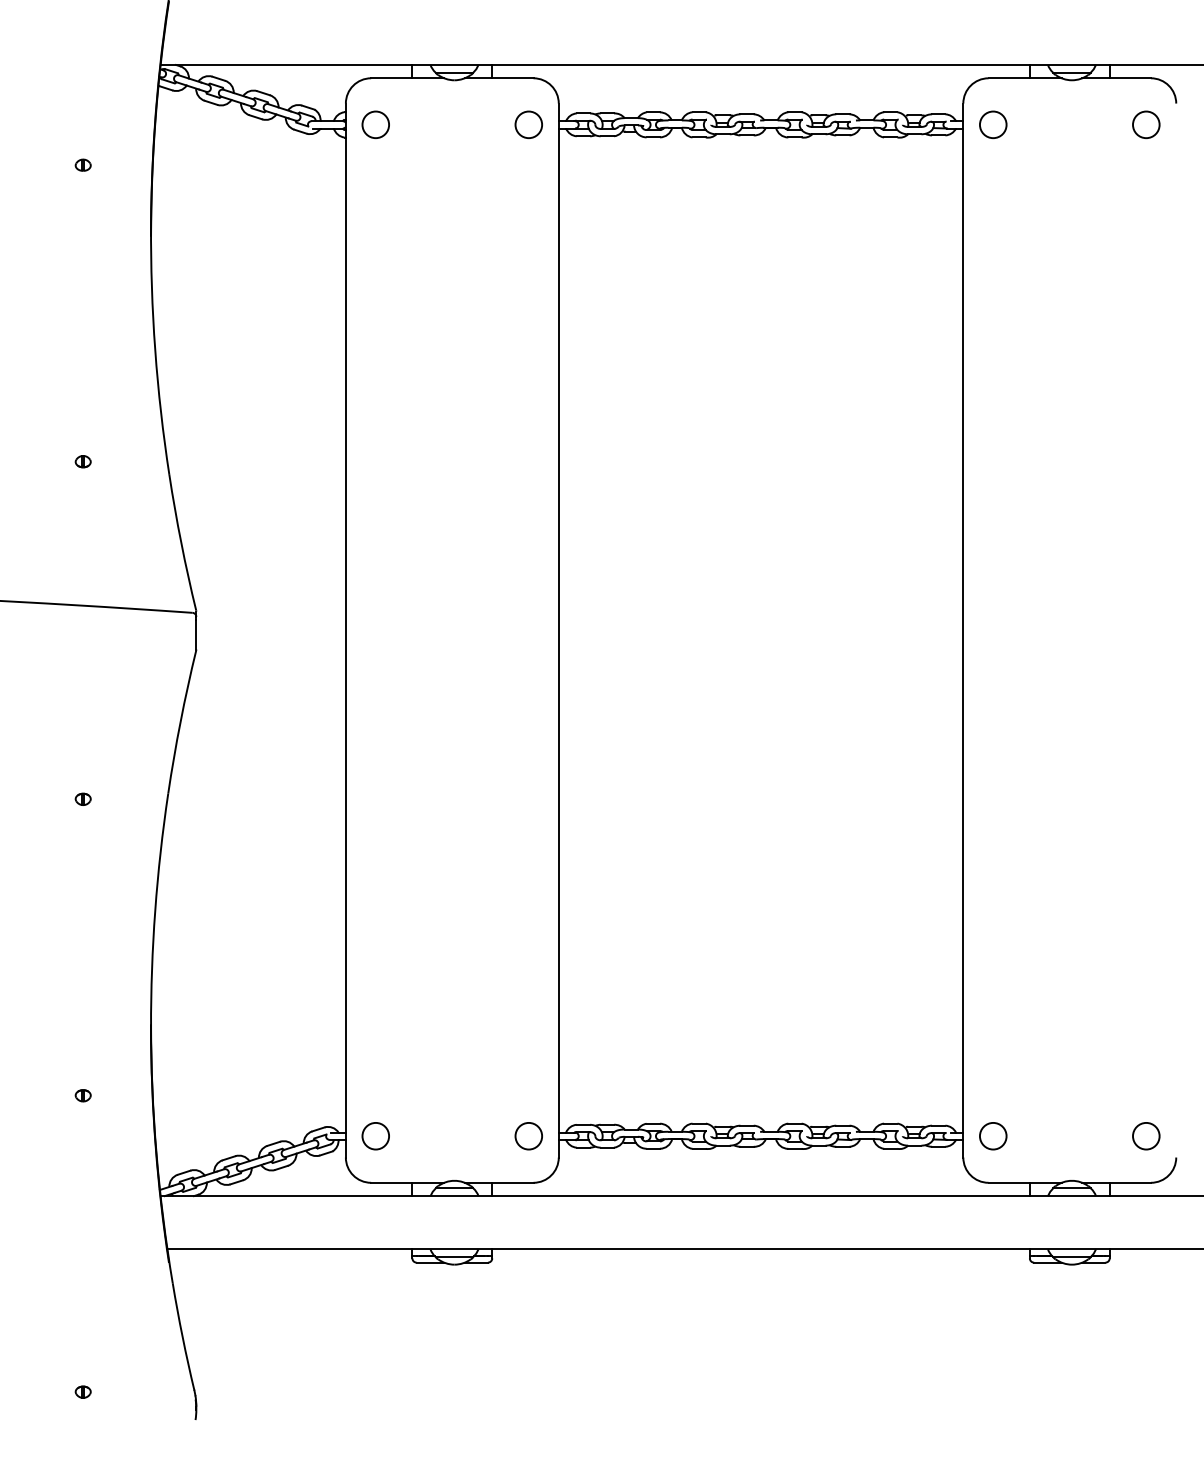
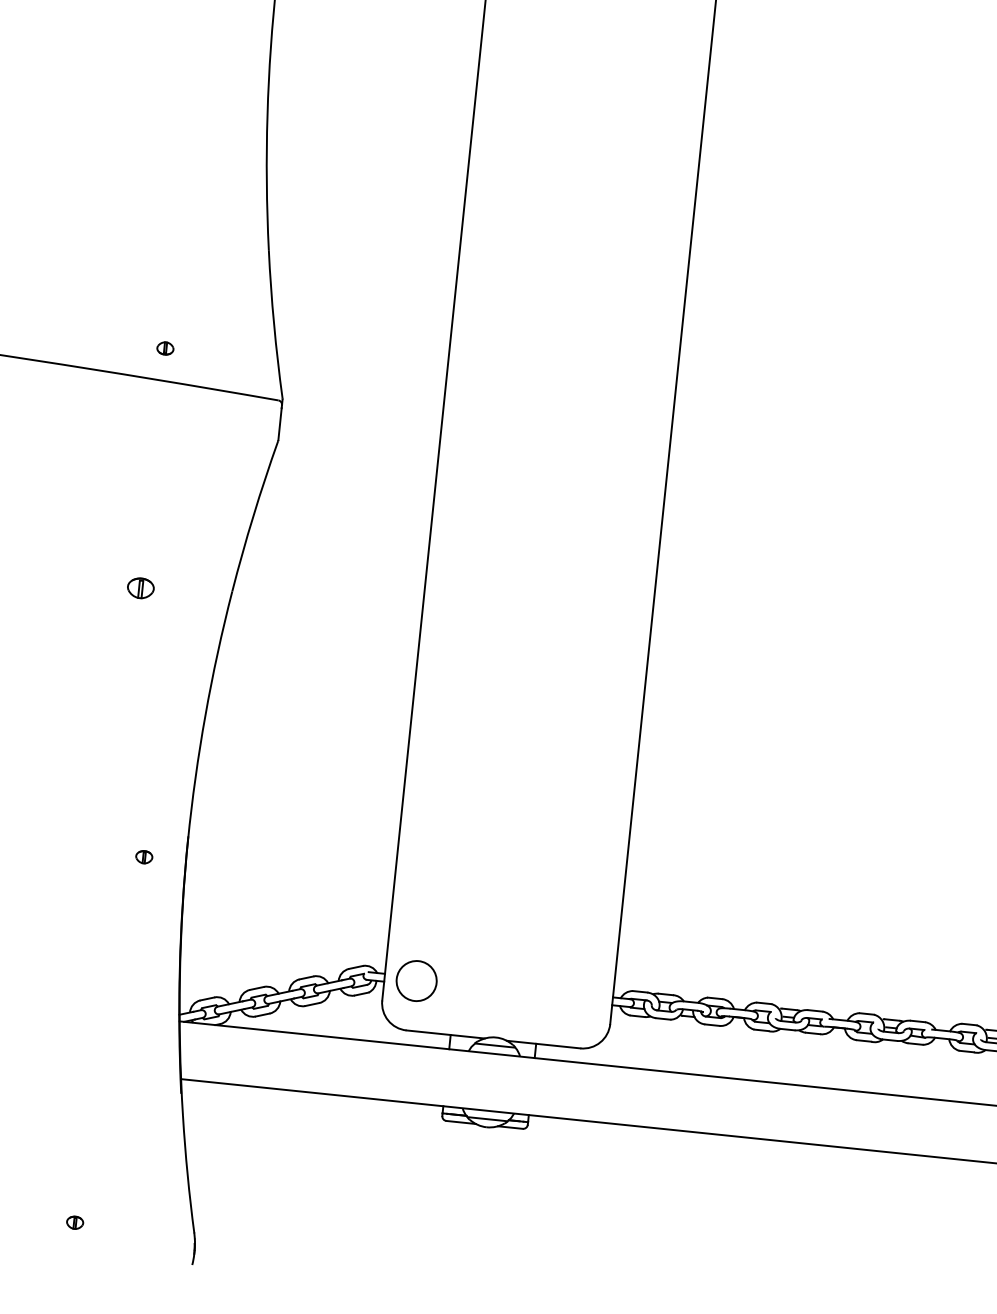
part: (82, 461) -> (164, 348), moved
part: (82, 798) -> (140, 587), size x1.6
part: (82, 1095) -> (143, 856), moved
circle: (375, 1135) -> (416, 980), size x1.4
circle: (528, 1136) -> (580, 998), removed

